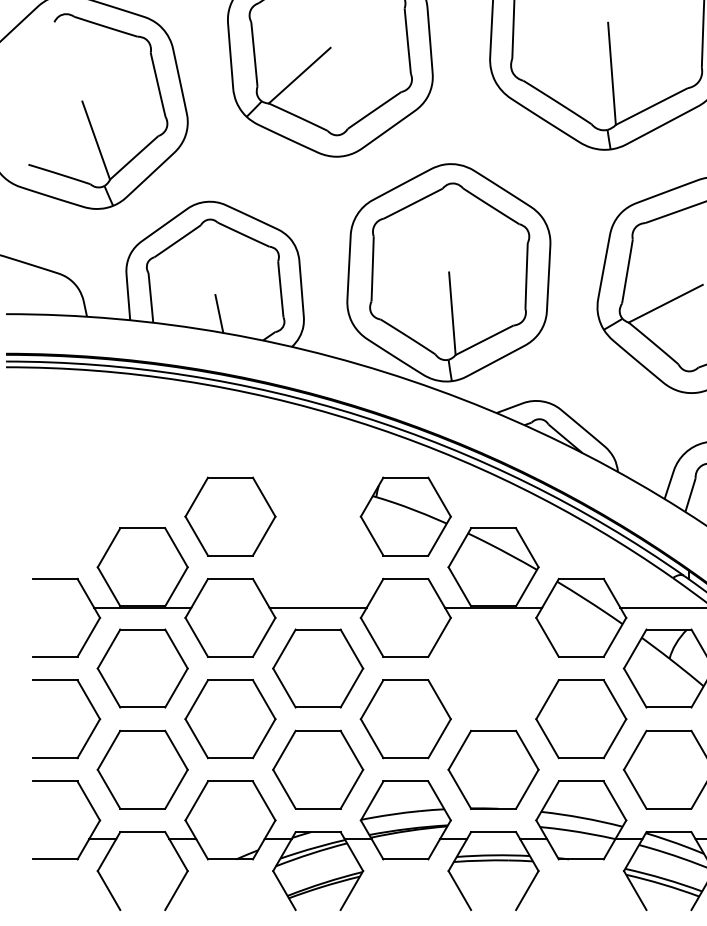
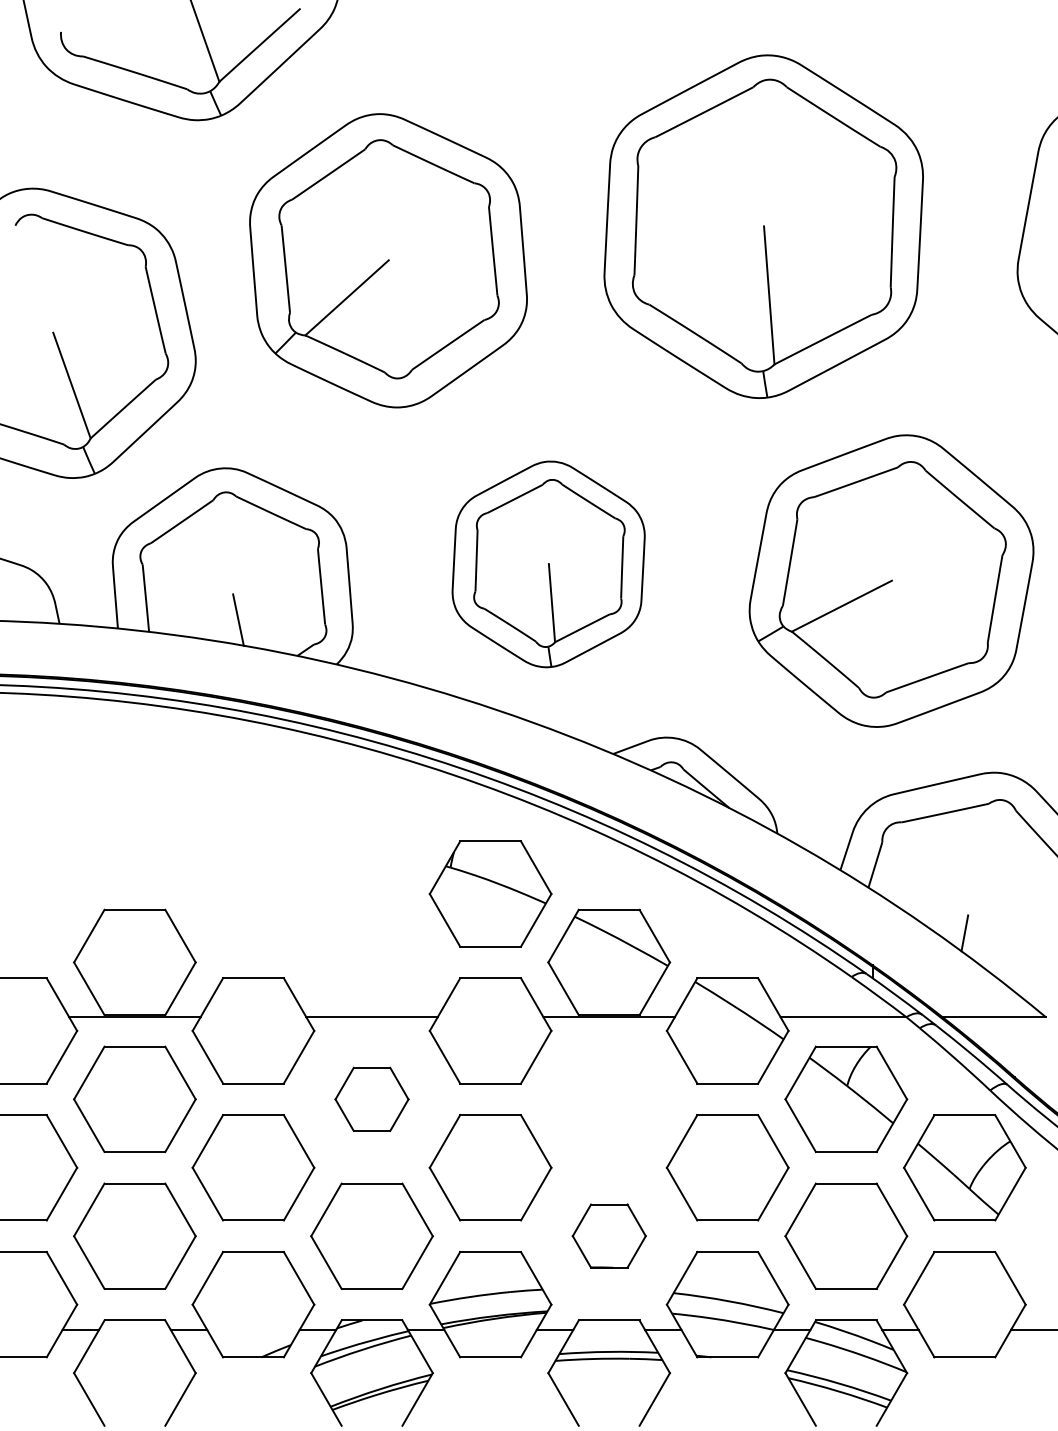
part: (448, 272) -> (548, 564), size x0.7
part: (230, 516) -> (253, 893), removed
part: (317, 668) -> (371, 1099), size x0.6
part: (493, 769) -> (609, 1235), size x0.6

